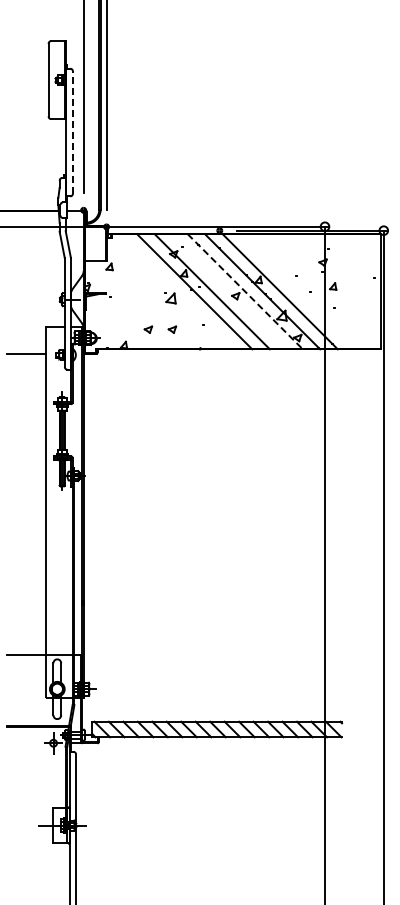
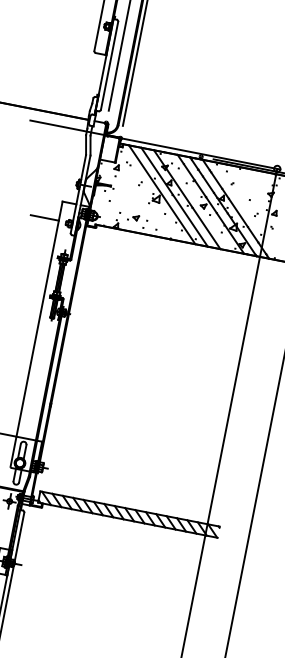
line: (72, 132) -> (109, 65), dashed -> solid
line: (176, 291) -> (161, 194), added
line: (245, 292) -> (210, 204), dashed -> solid
part: (172, 329) -> (153, 221), removed

